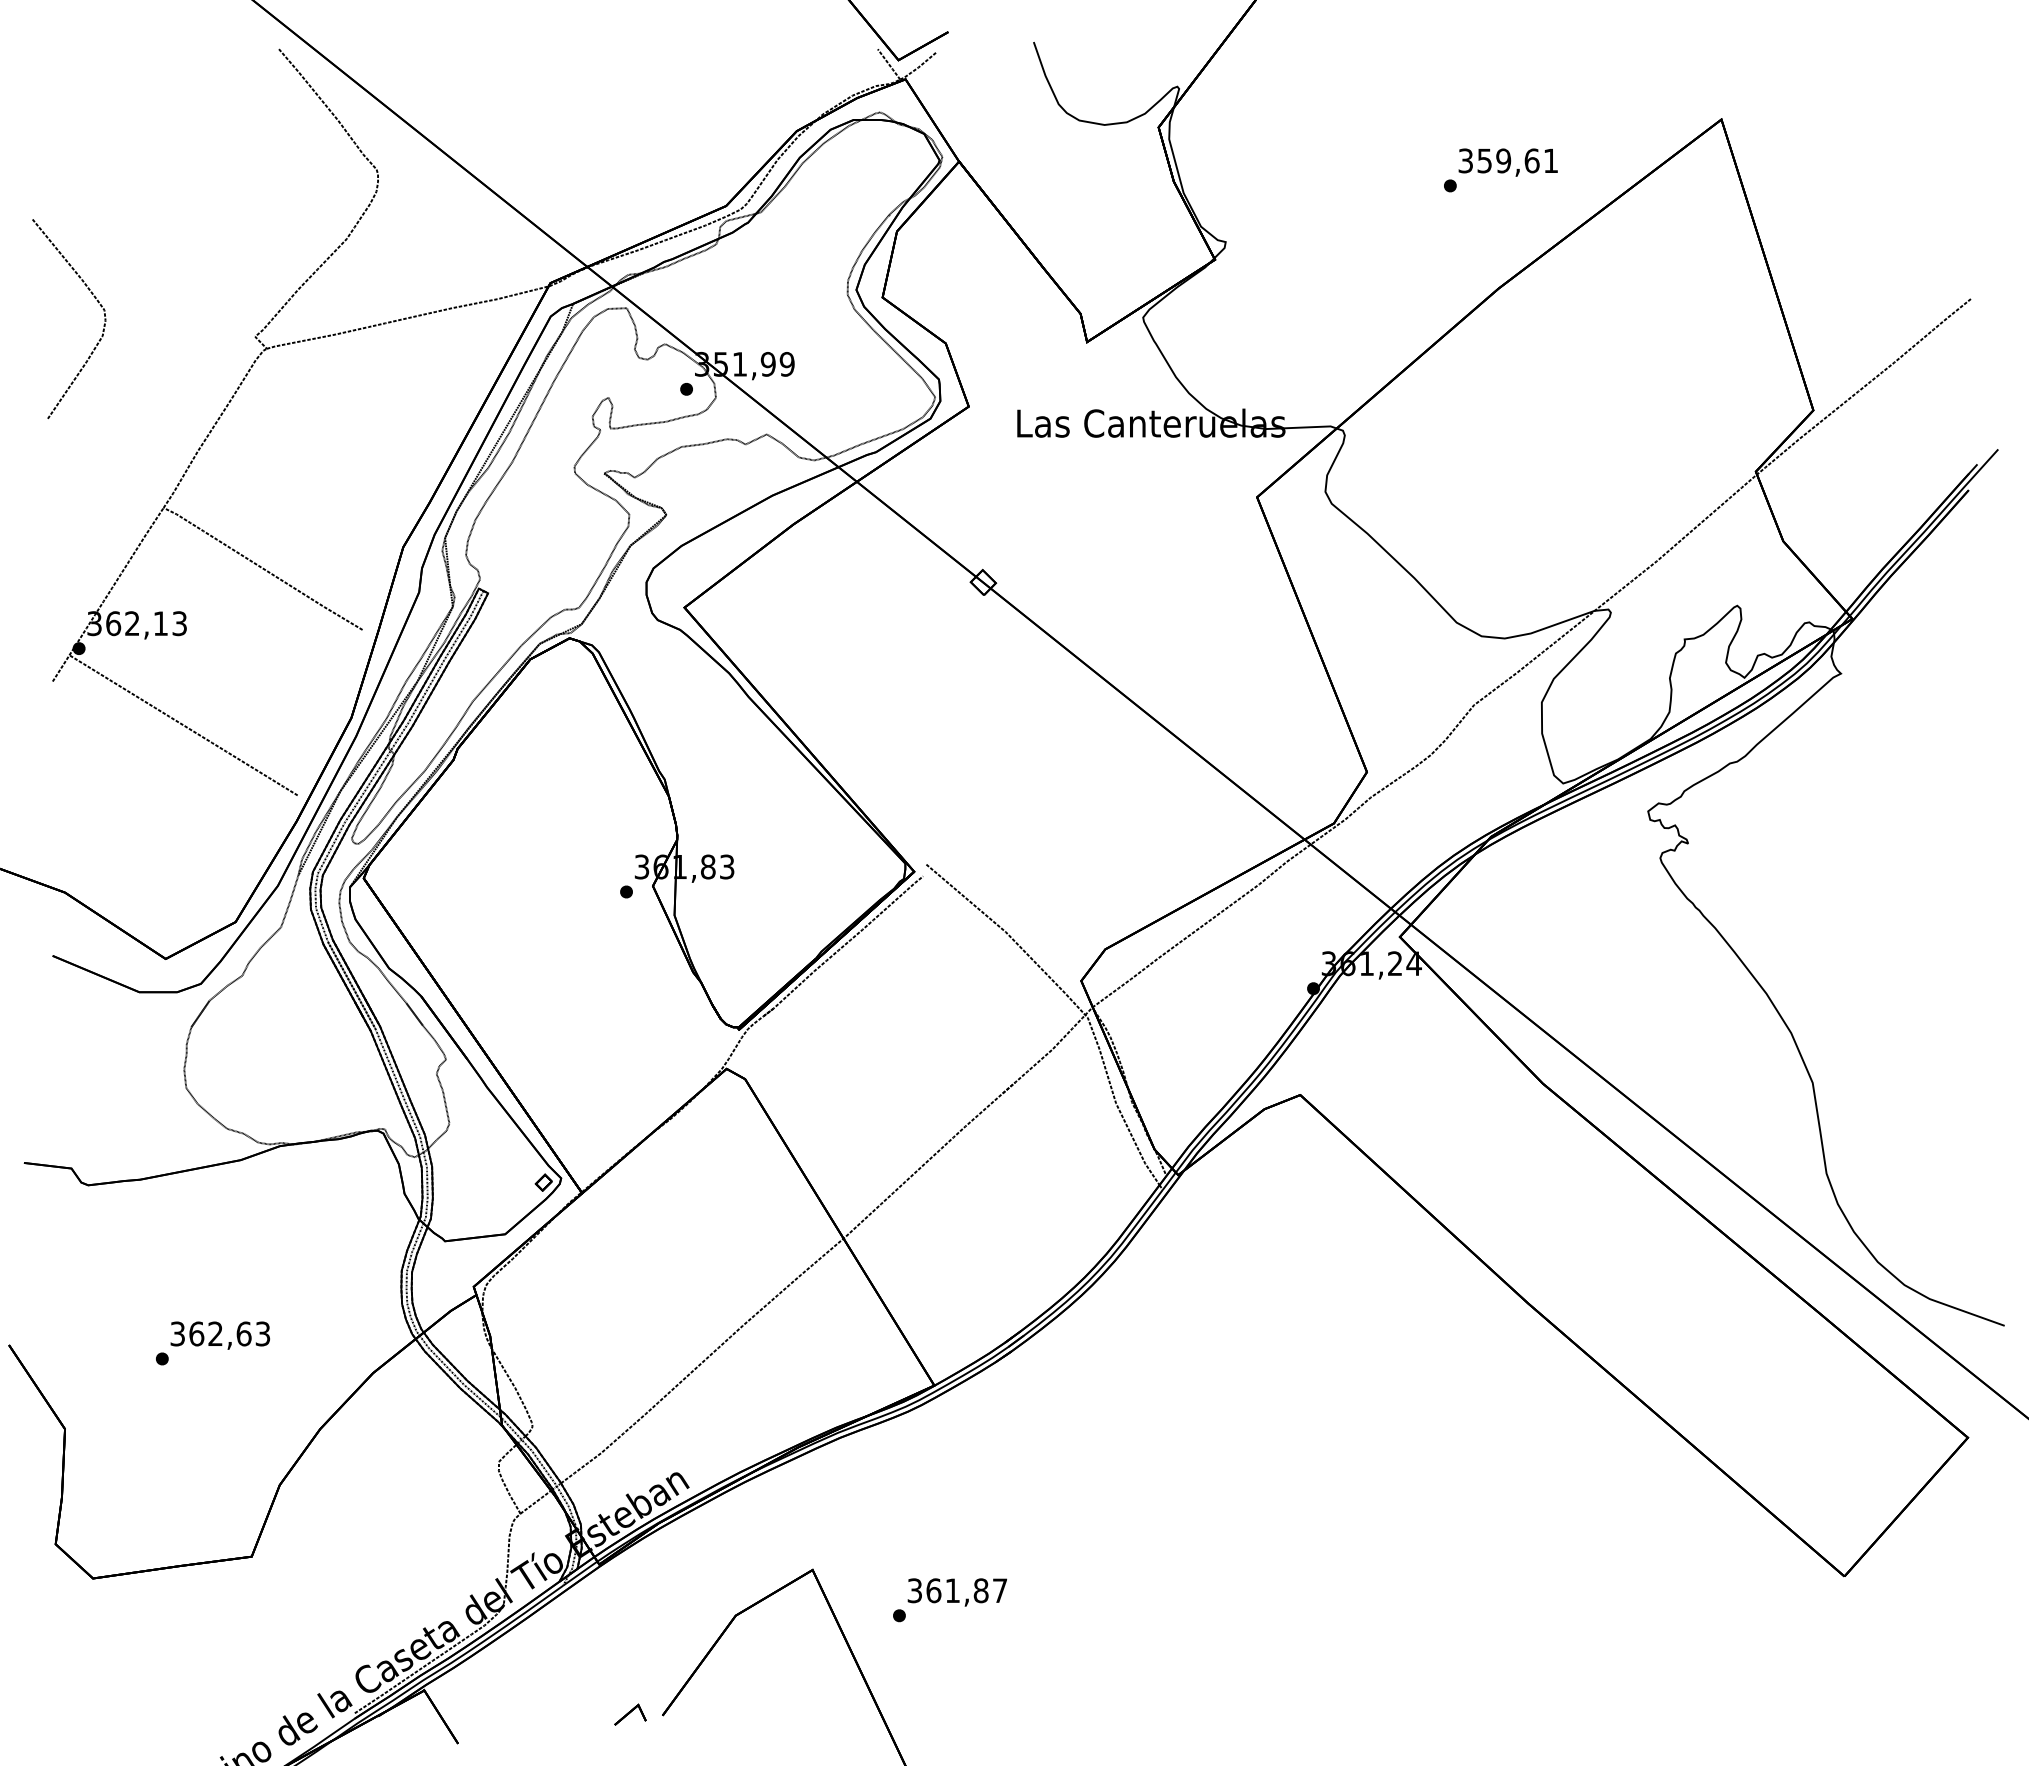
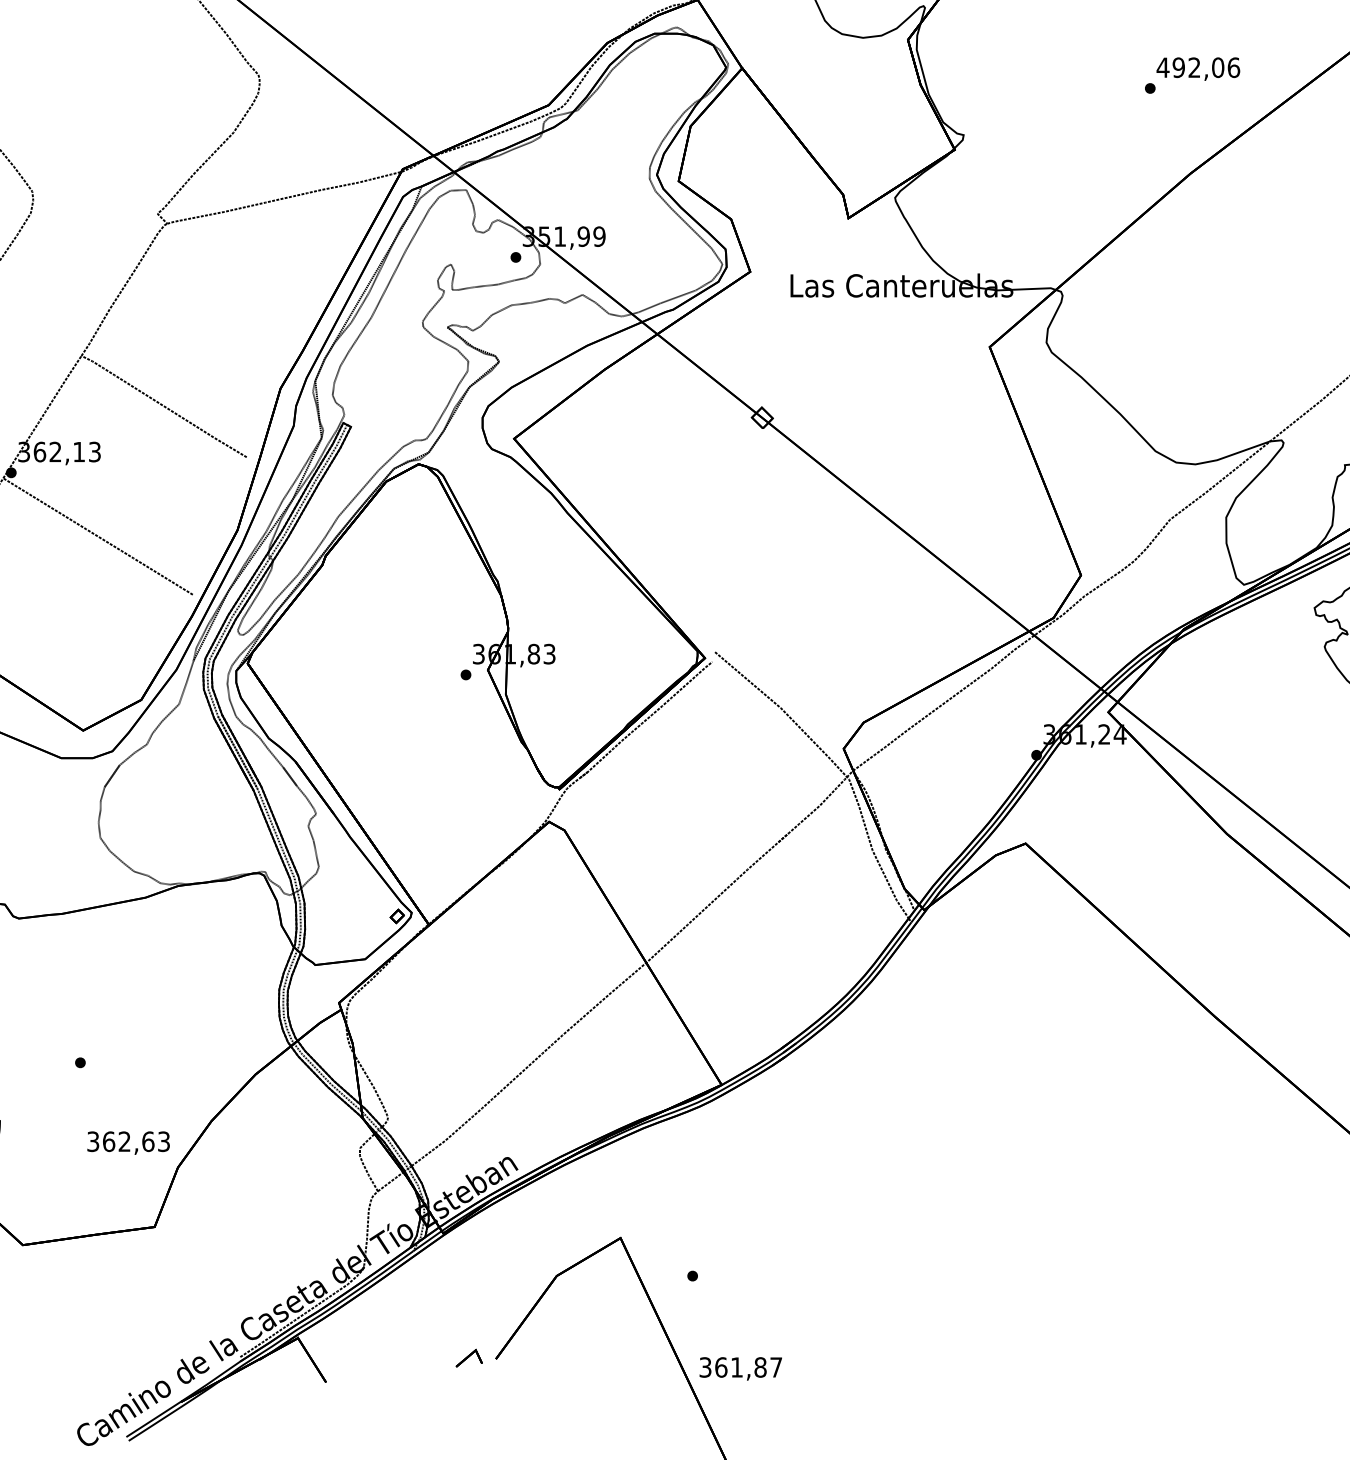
text: (1507, 160) -> (1197, 67), 359,61 -> 492,06
text: (219, 1335) -> (127, 1142), moved
text: (957, 1592) -> (740, 1368), moved

